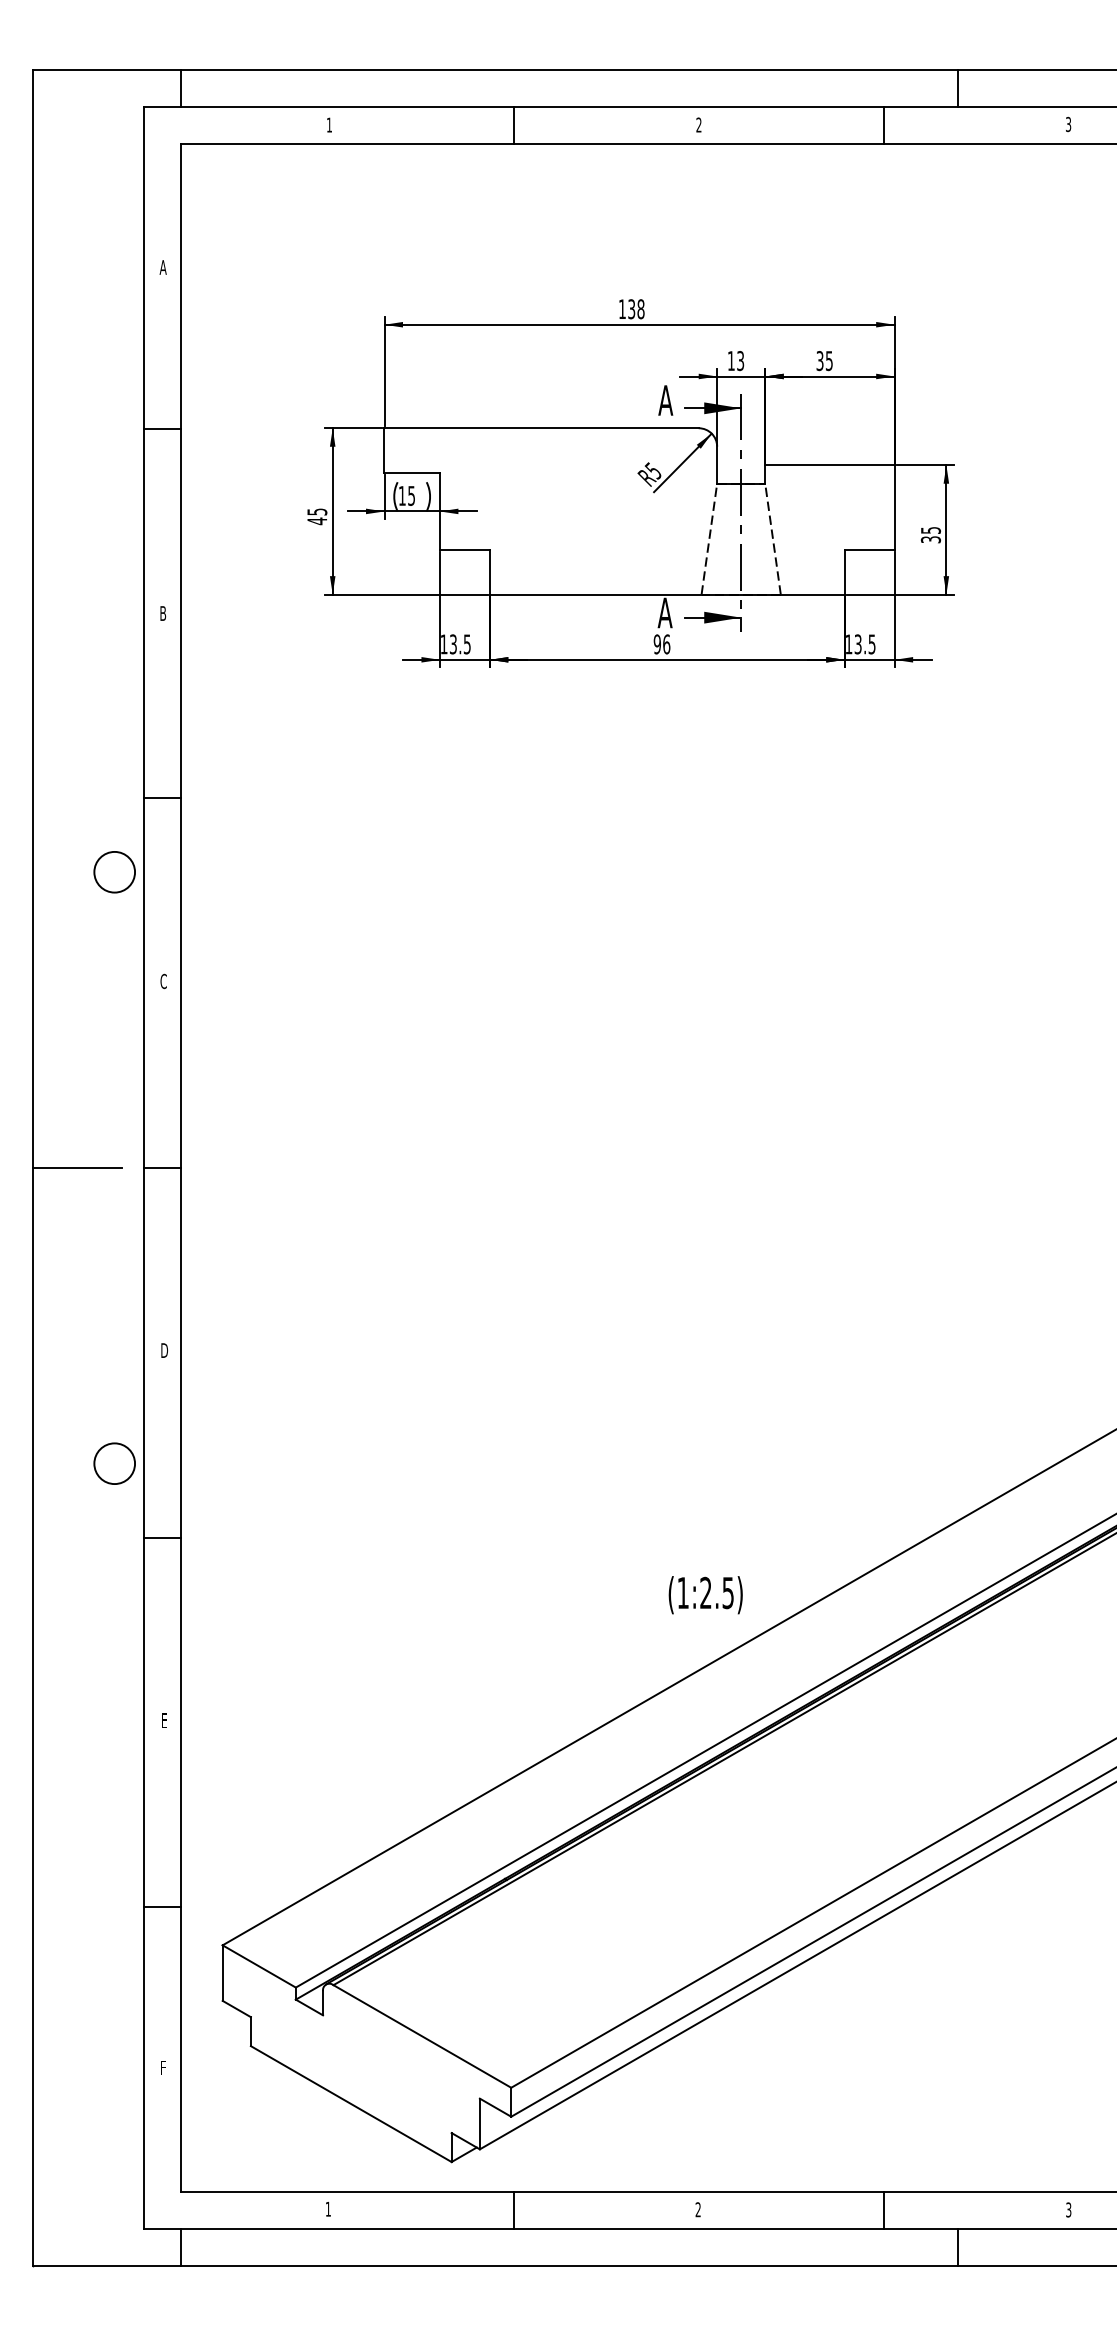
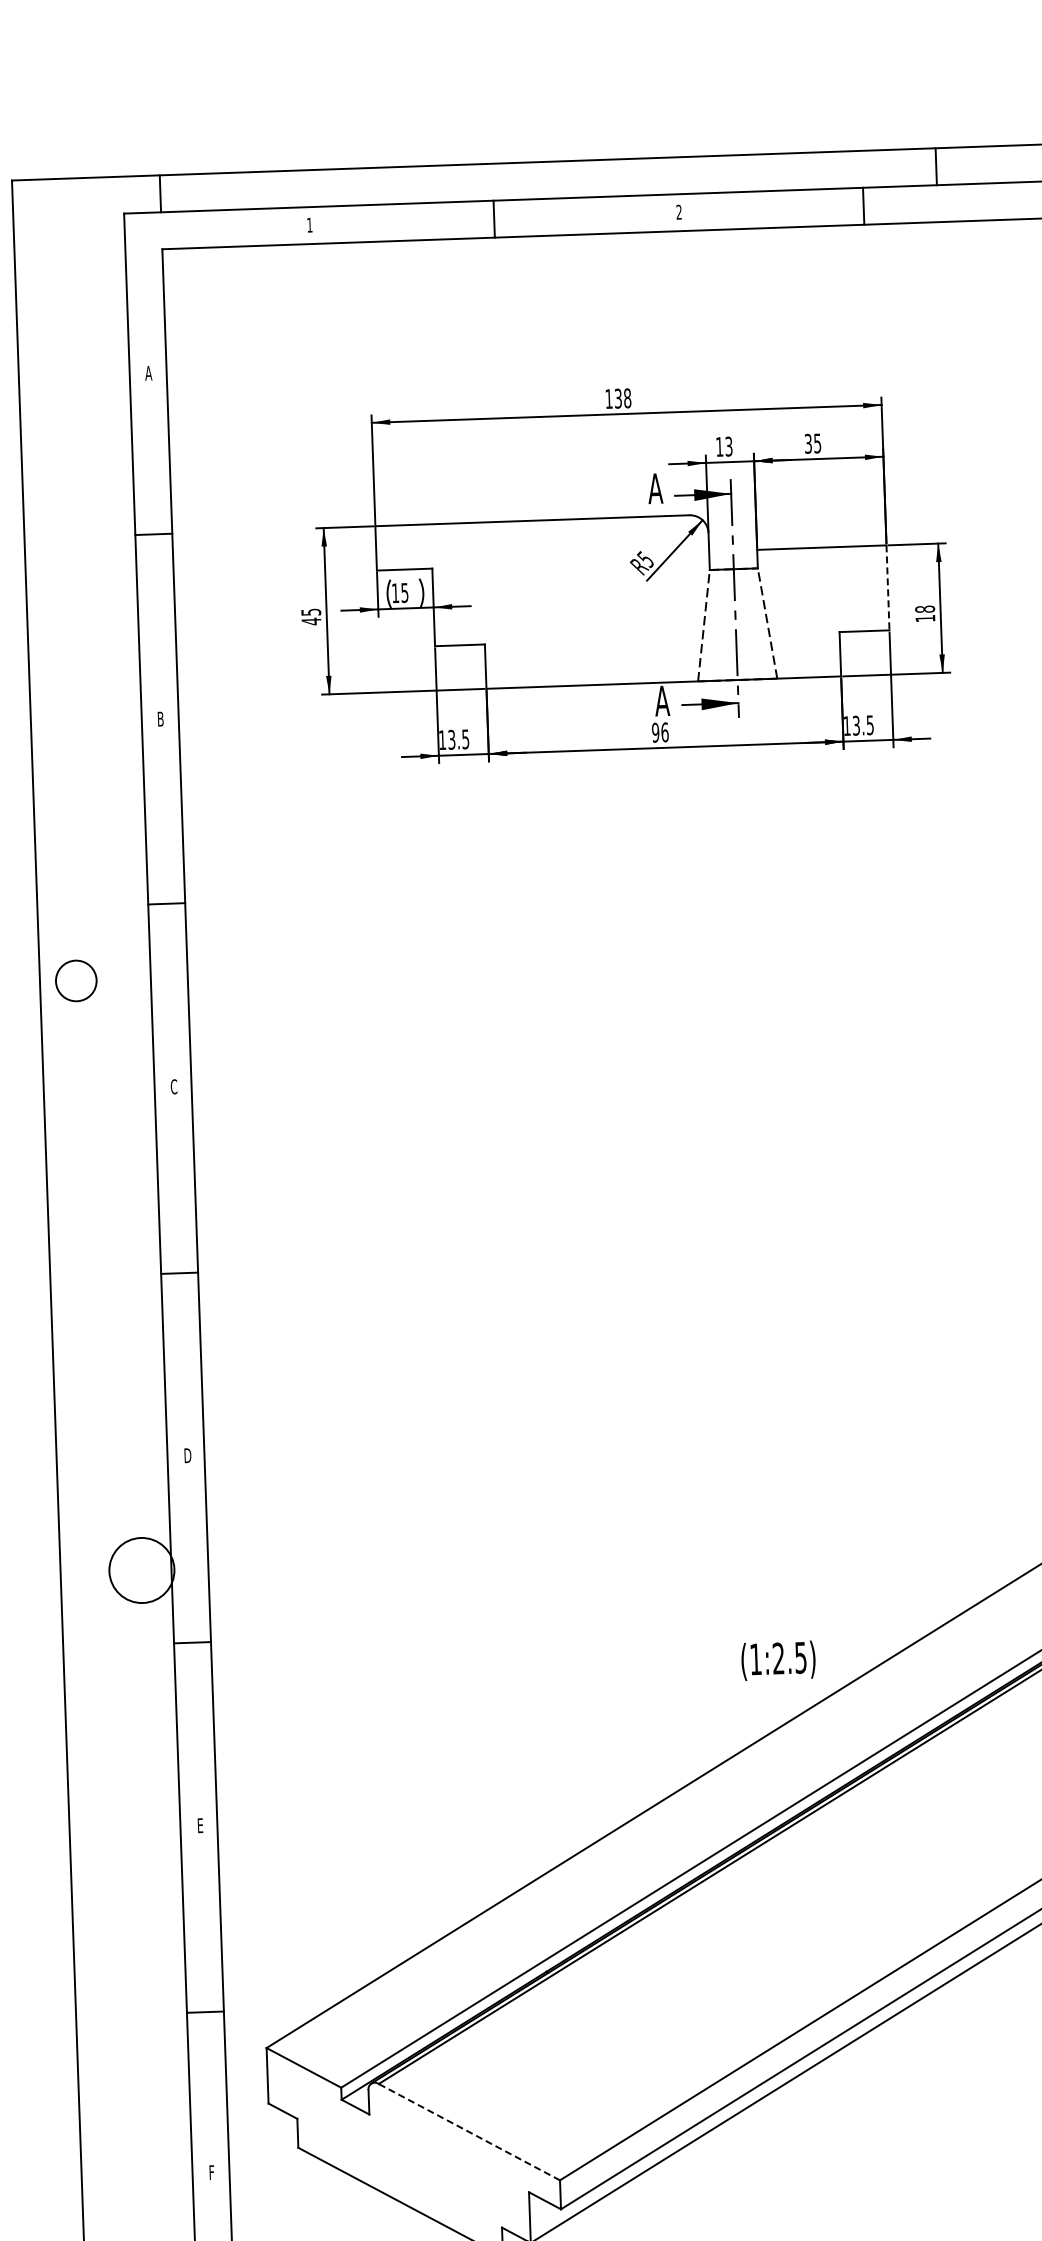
line: (894, 507) -> (887, 587), solid -> dashed
text: (930, 534) -> (924, 613), 35 -> 18
circle: (114, 872) -> (76, 981), moved
line: (77, 1168) -> (94, 1276), removed
circle: (114, 1463) -> (141, 1570), size x1.6
text: (705, 1595) -> (778, 1661), moved
line: (422, 2036) -> (469, 2132), solid -> dashed

